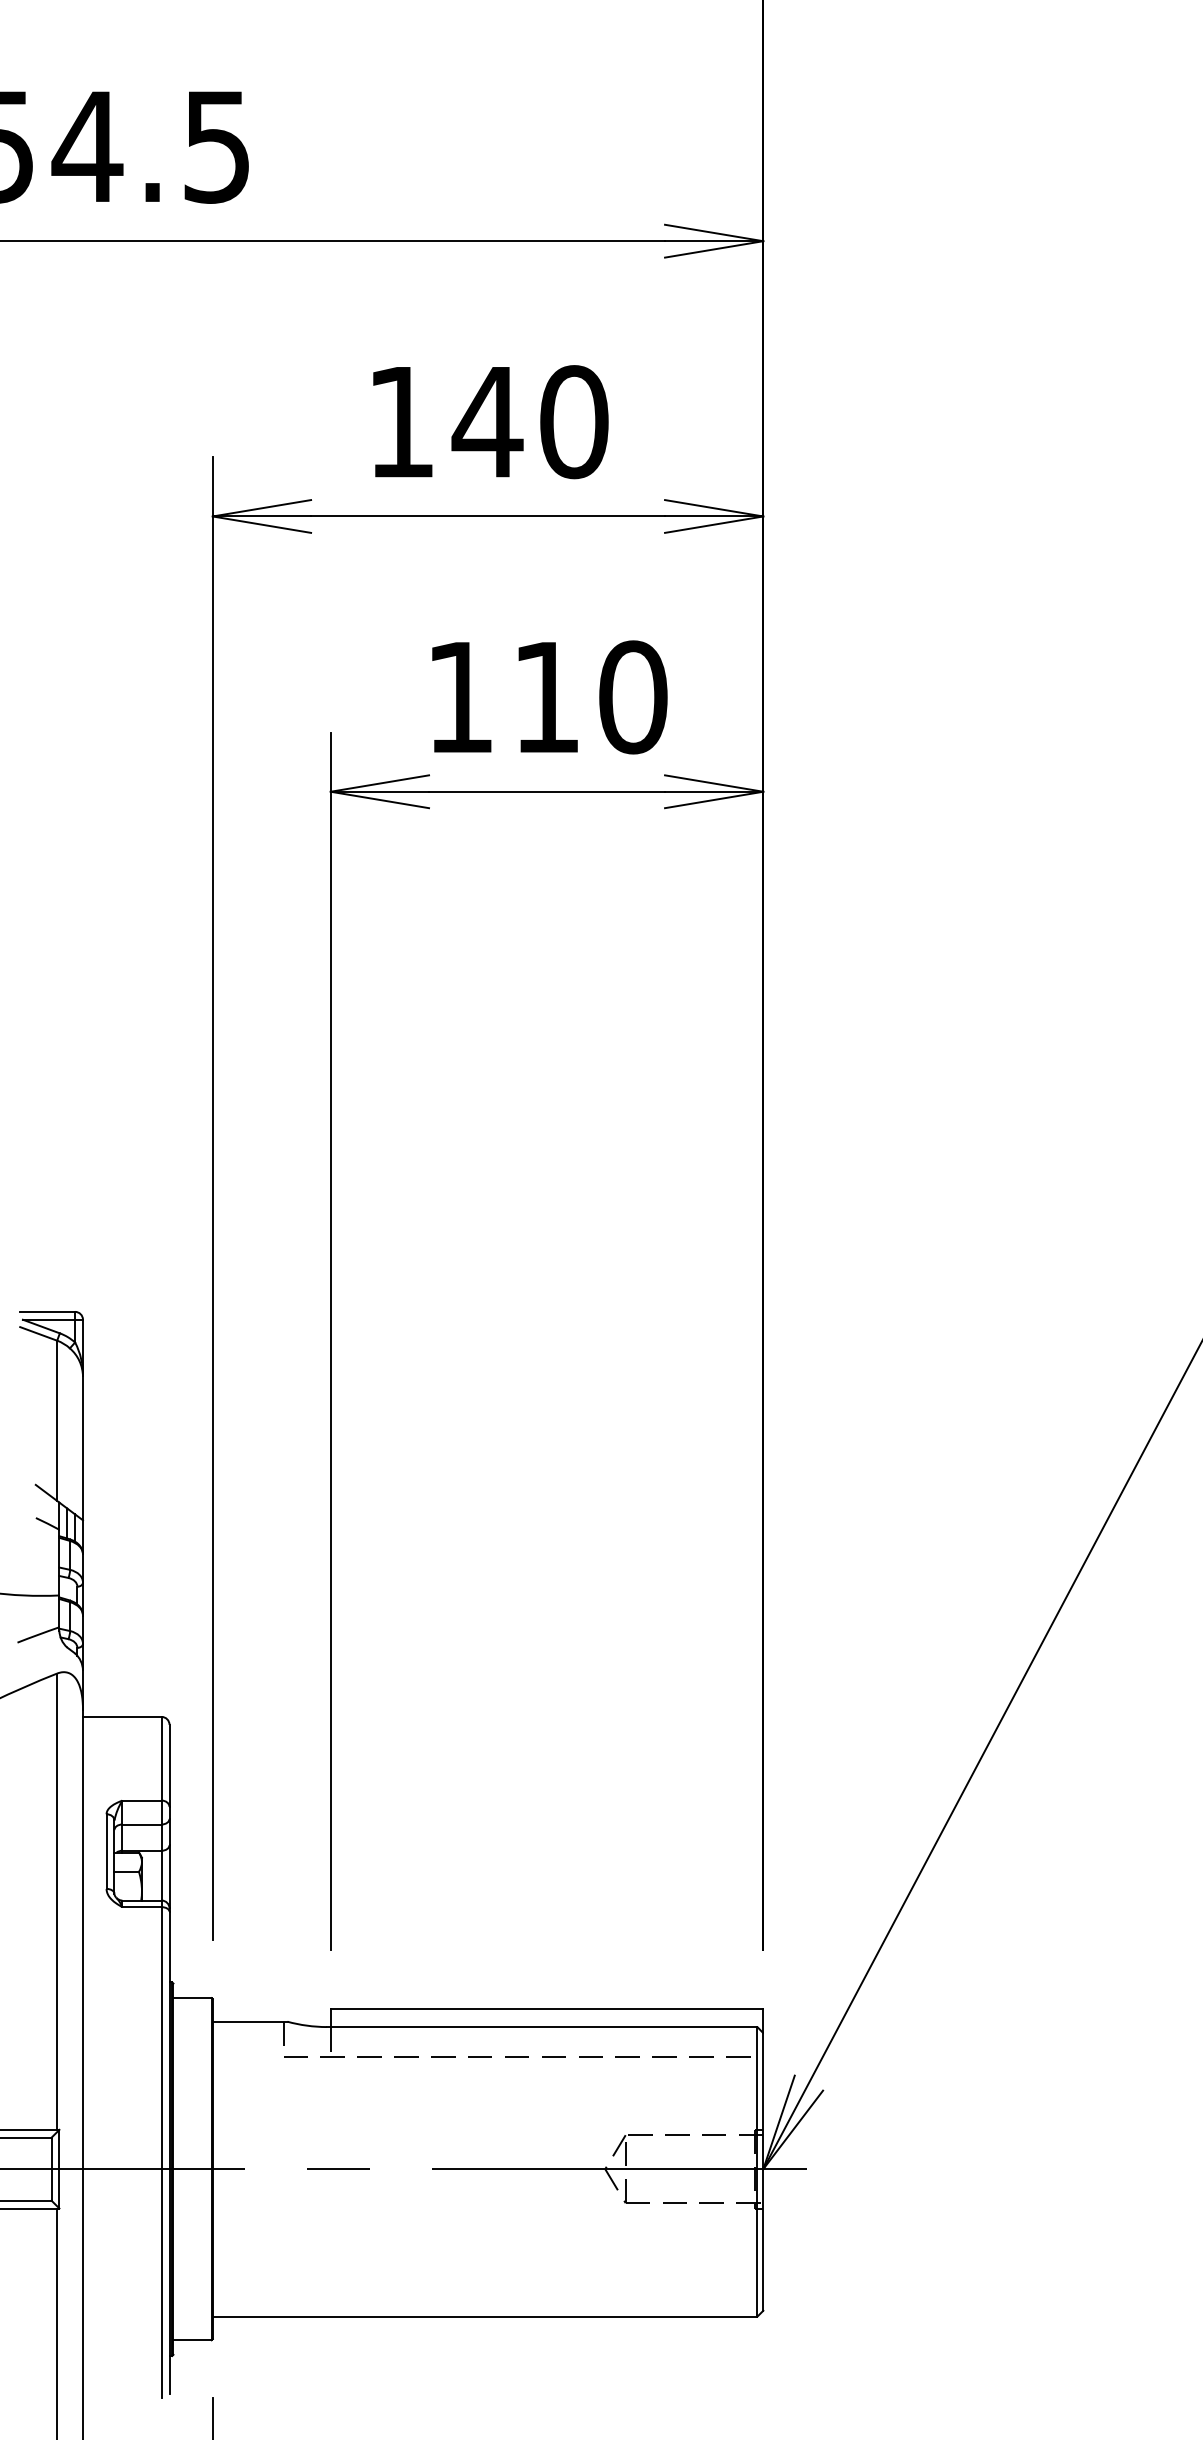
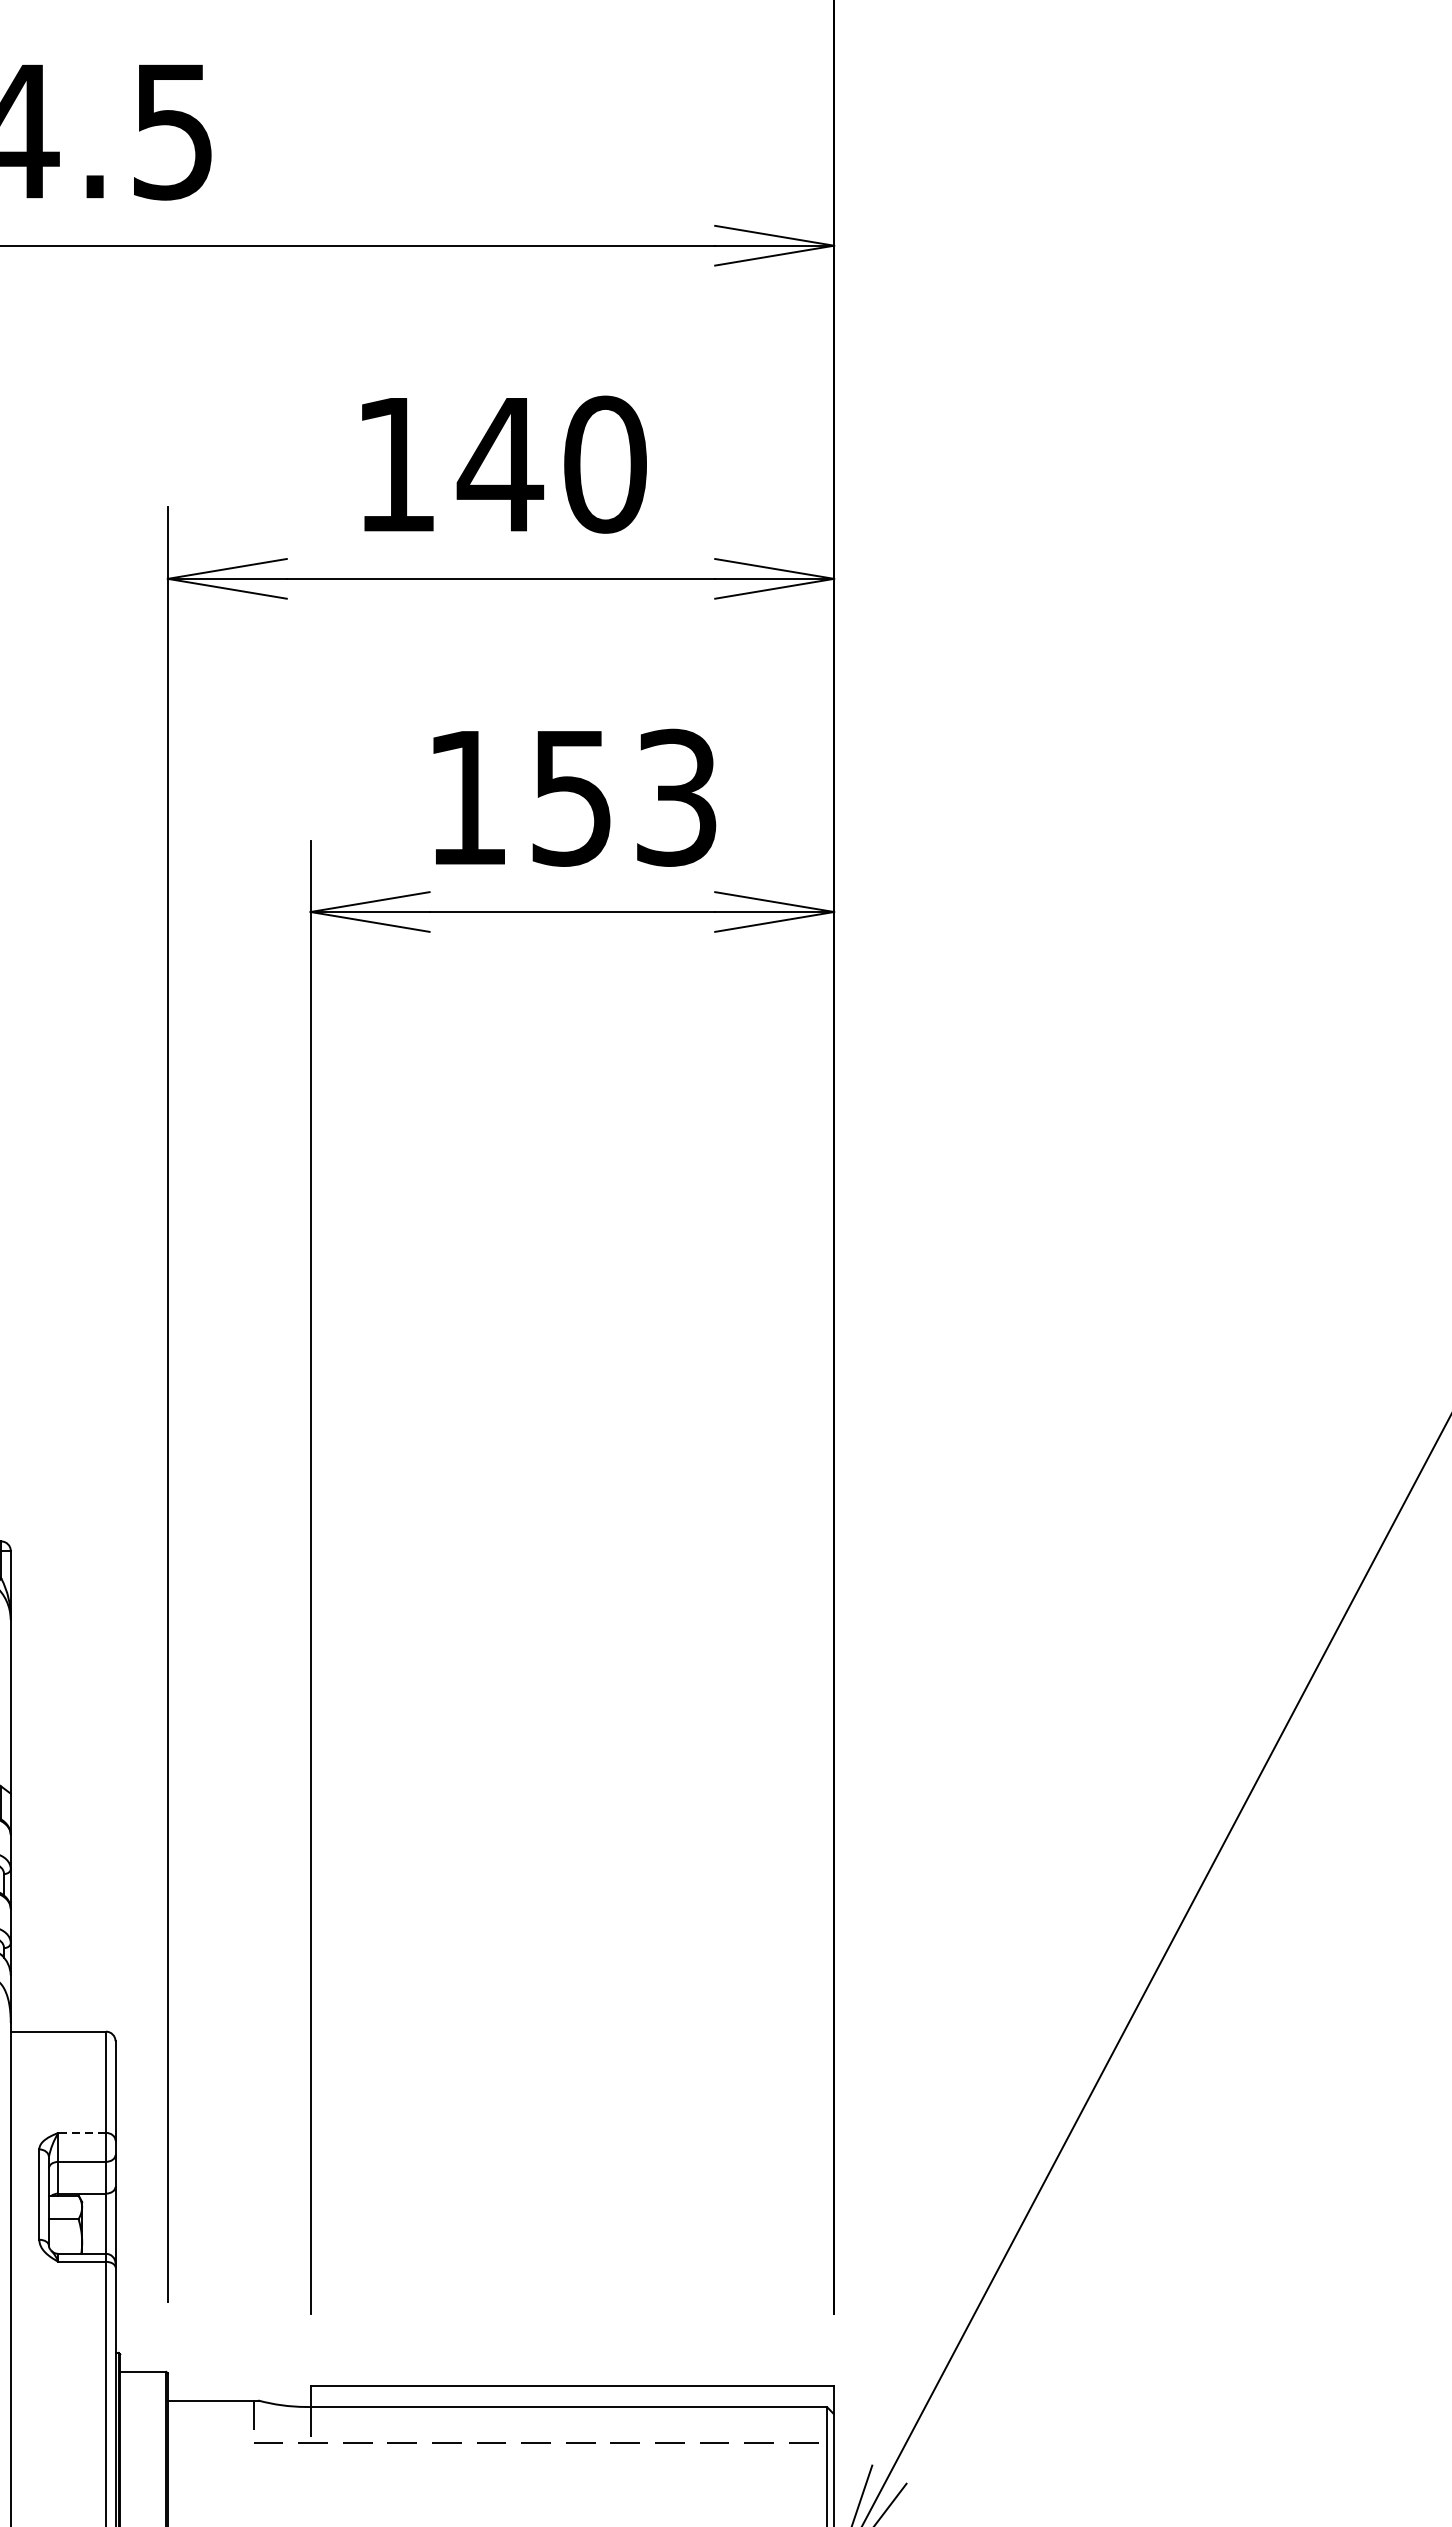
text: (590, 697) -> (624, 797), 110 -> 153
line: (141, 1800) -> (81, 2132), solid -> dashed

